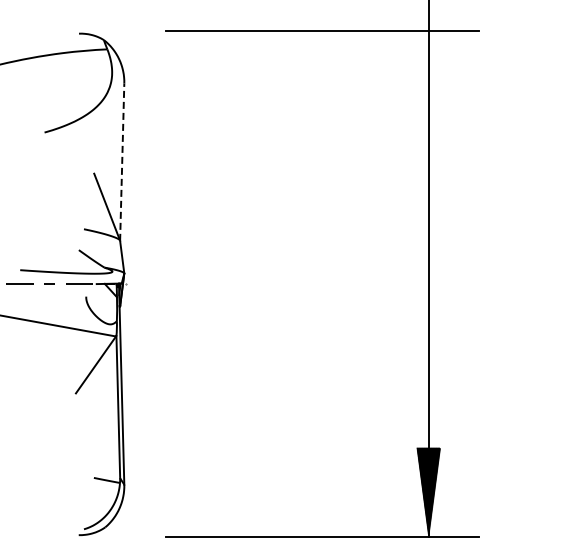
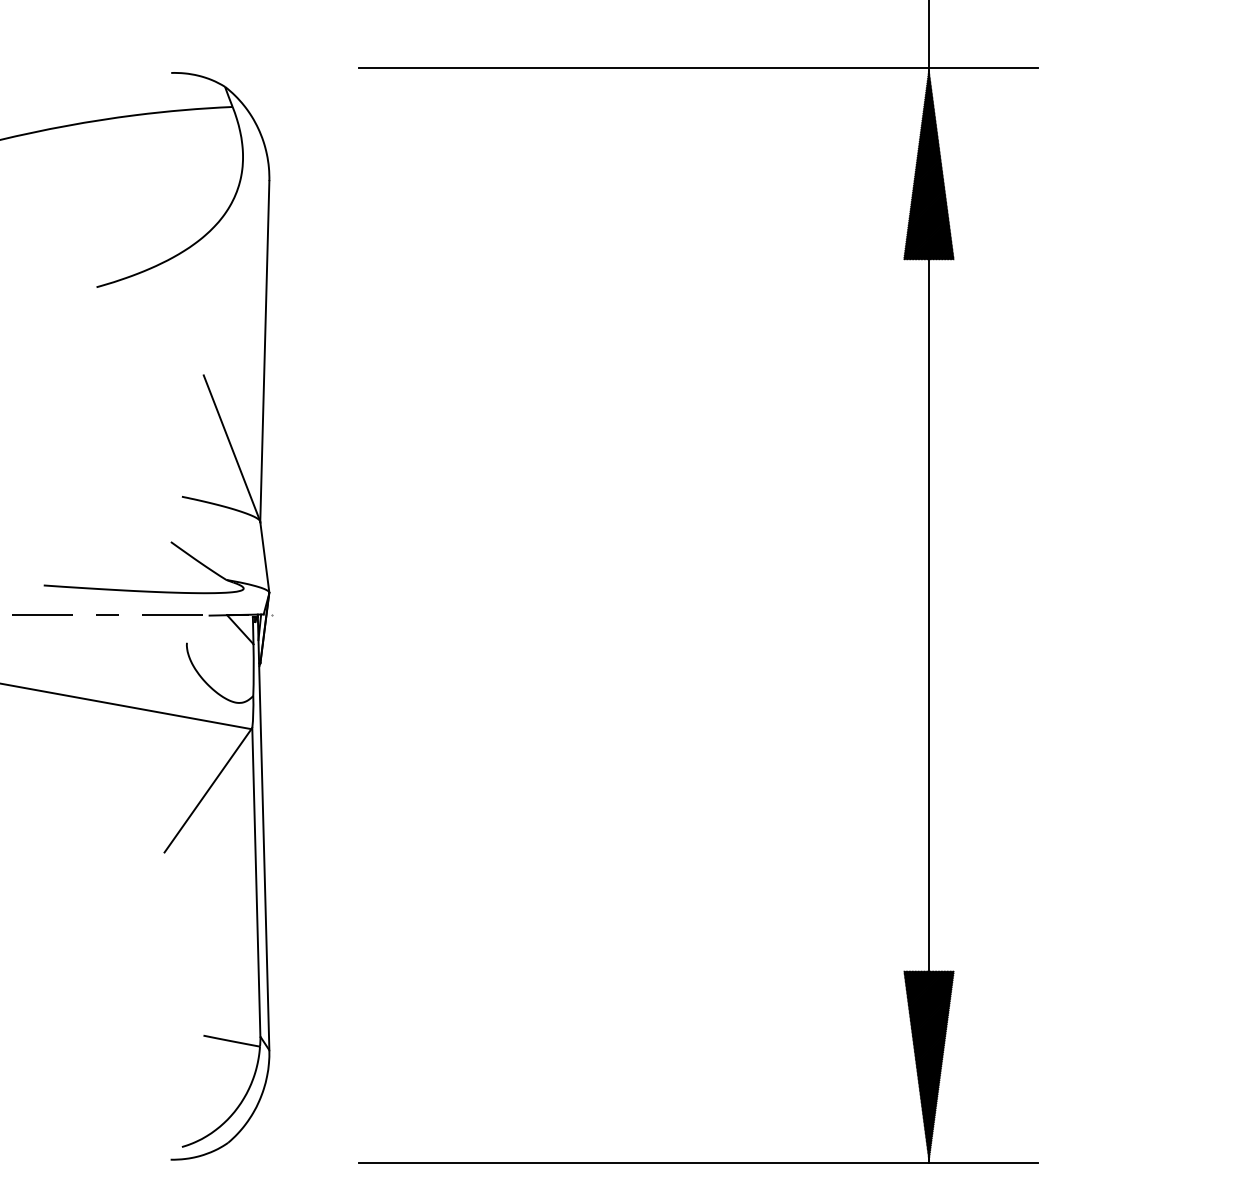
hatch: (428, 75) -> (928, 163), added
line: (122, 162) -> (265, 352), dashed -> solid

